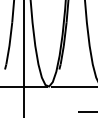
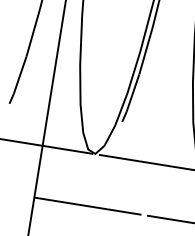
line: (49, 111) -> (87, 205), added

